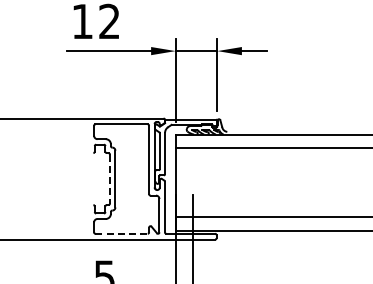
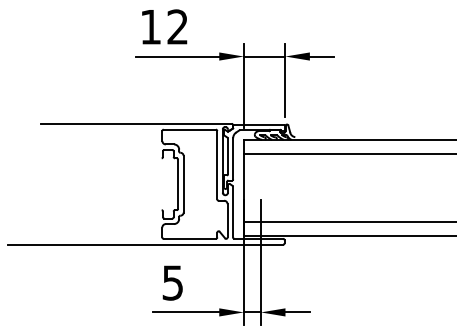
line: (110, 179) -> (178, 184), dashed -> solid
line: (122, 233) -> (190, 238), dashed -> solid

